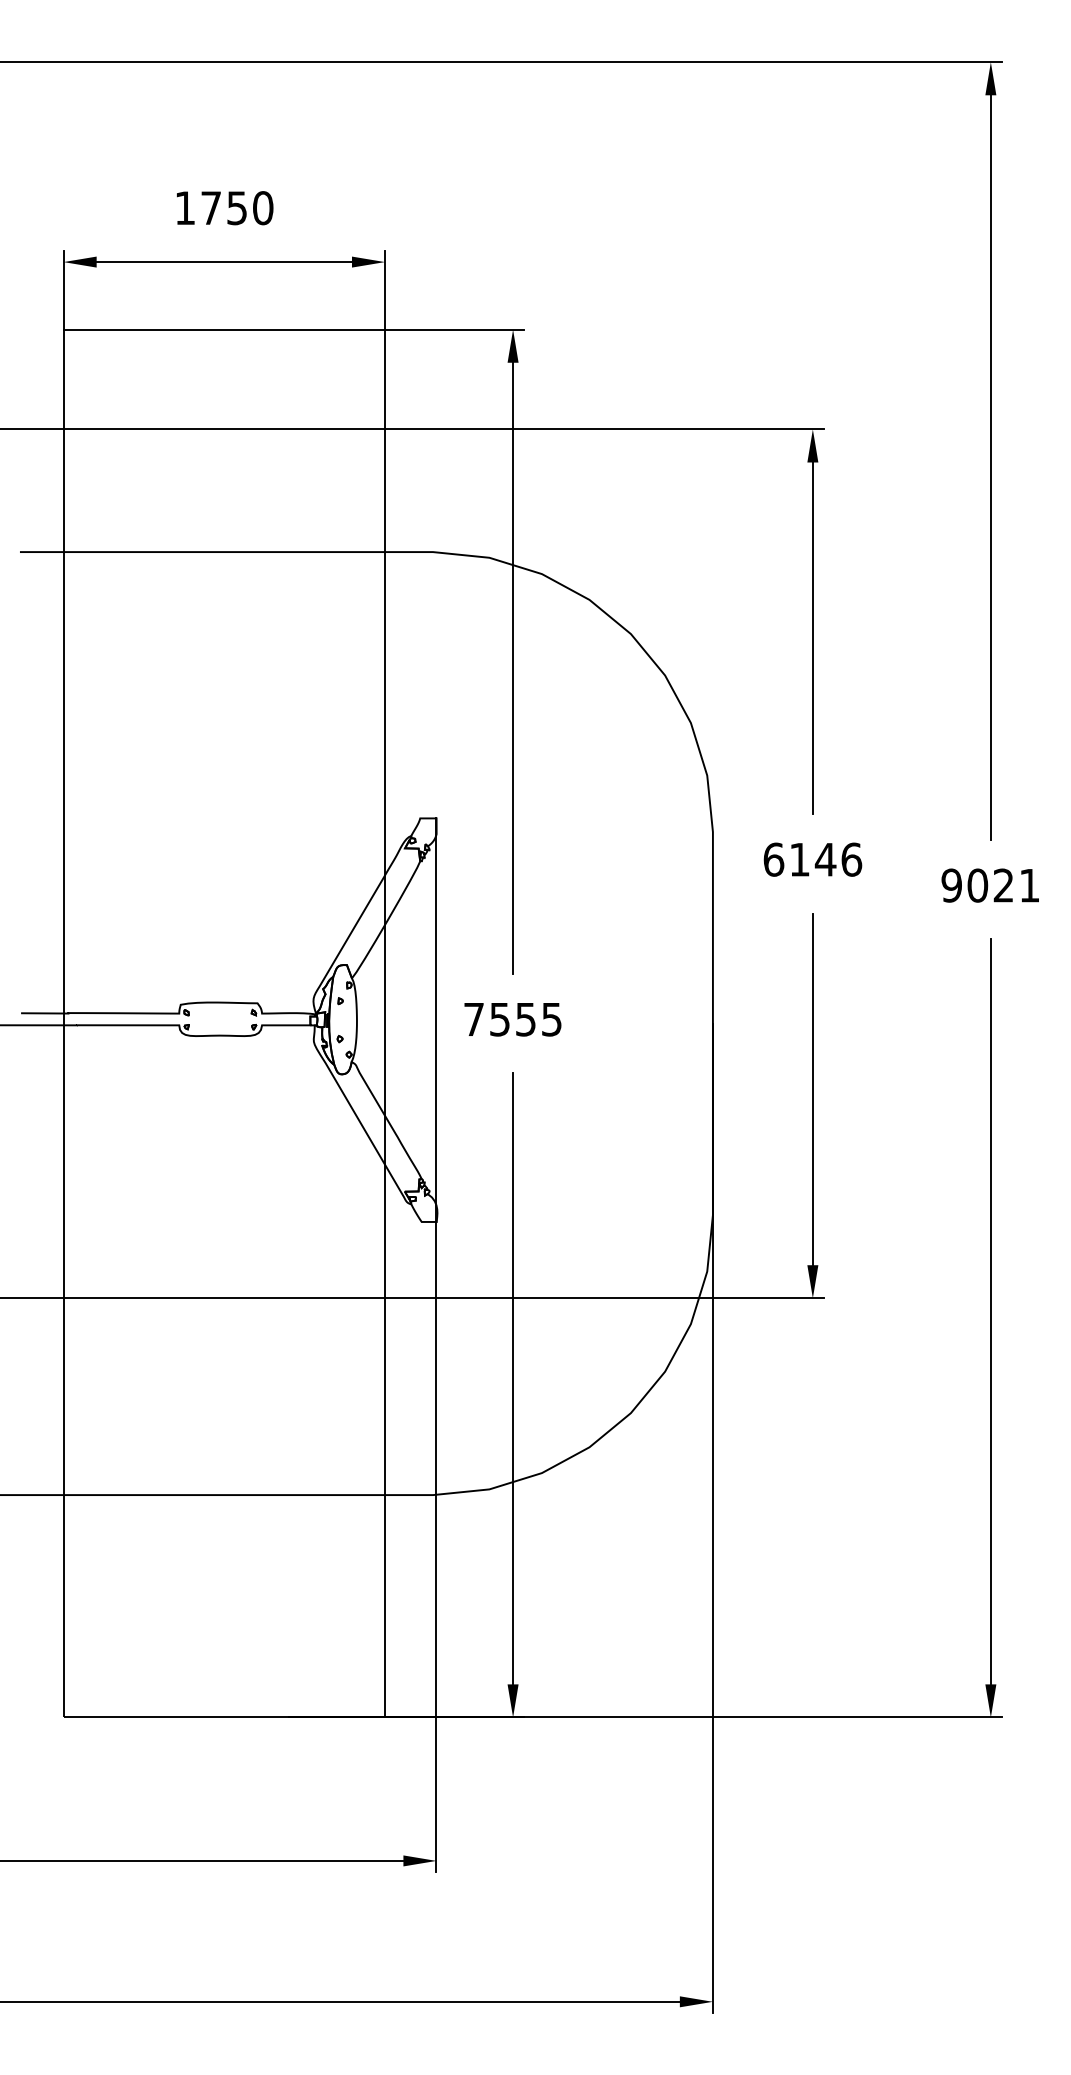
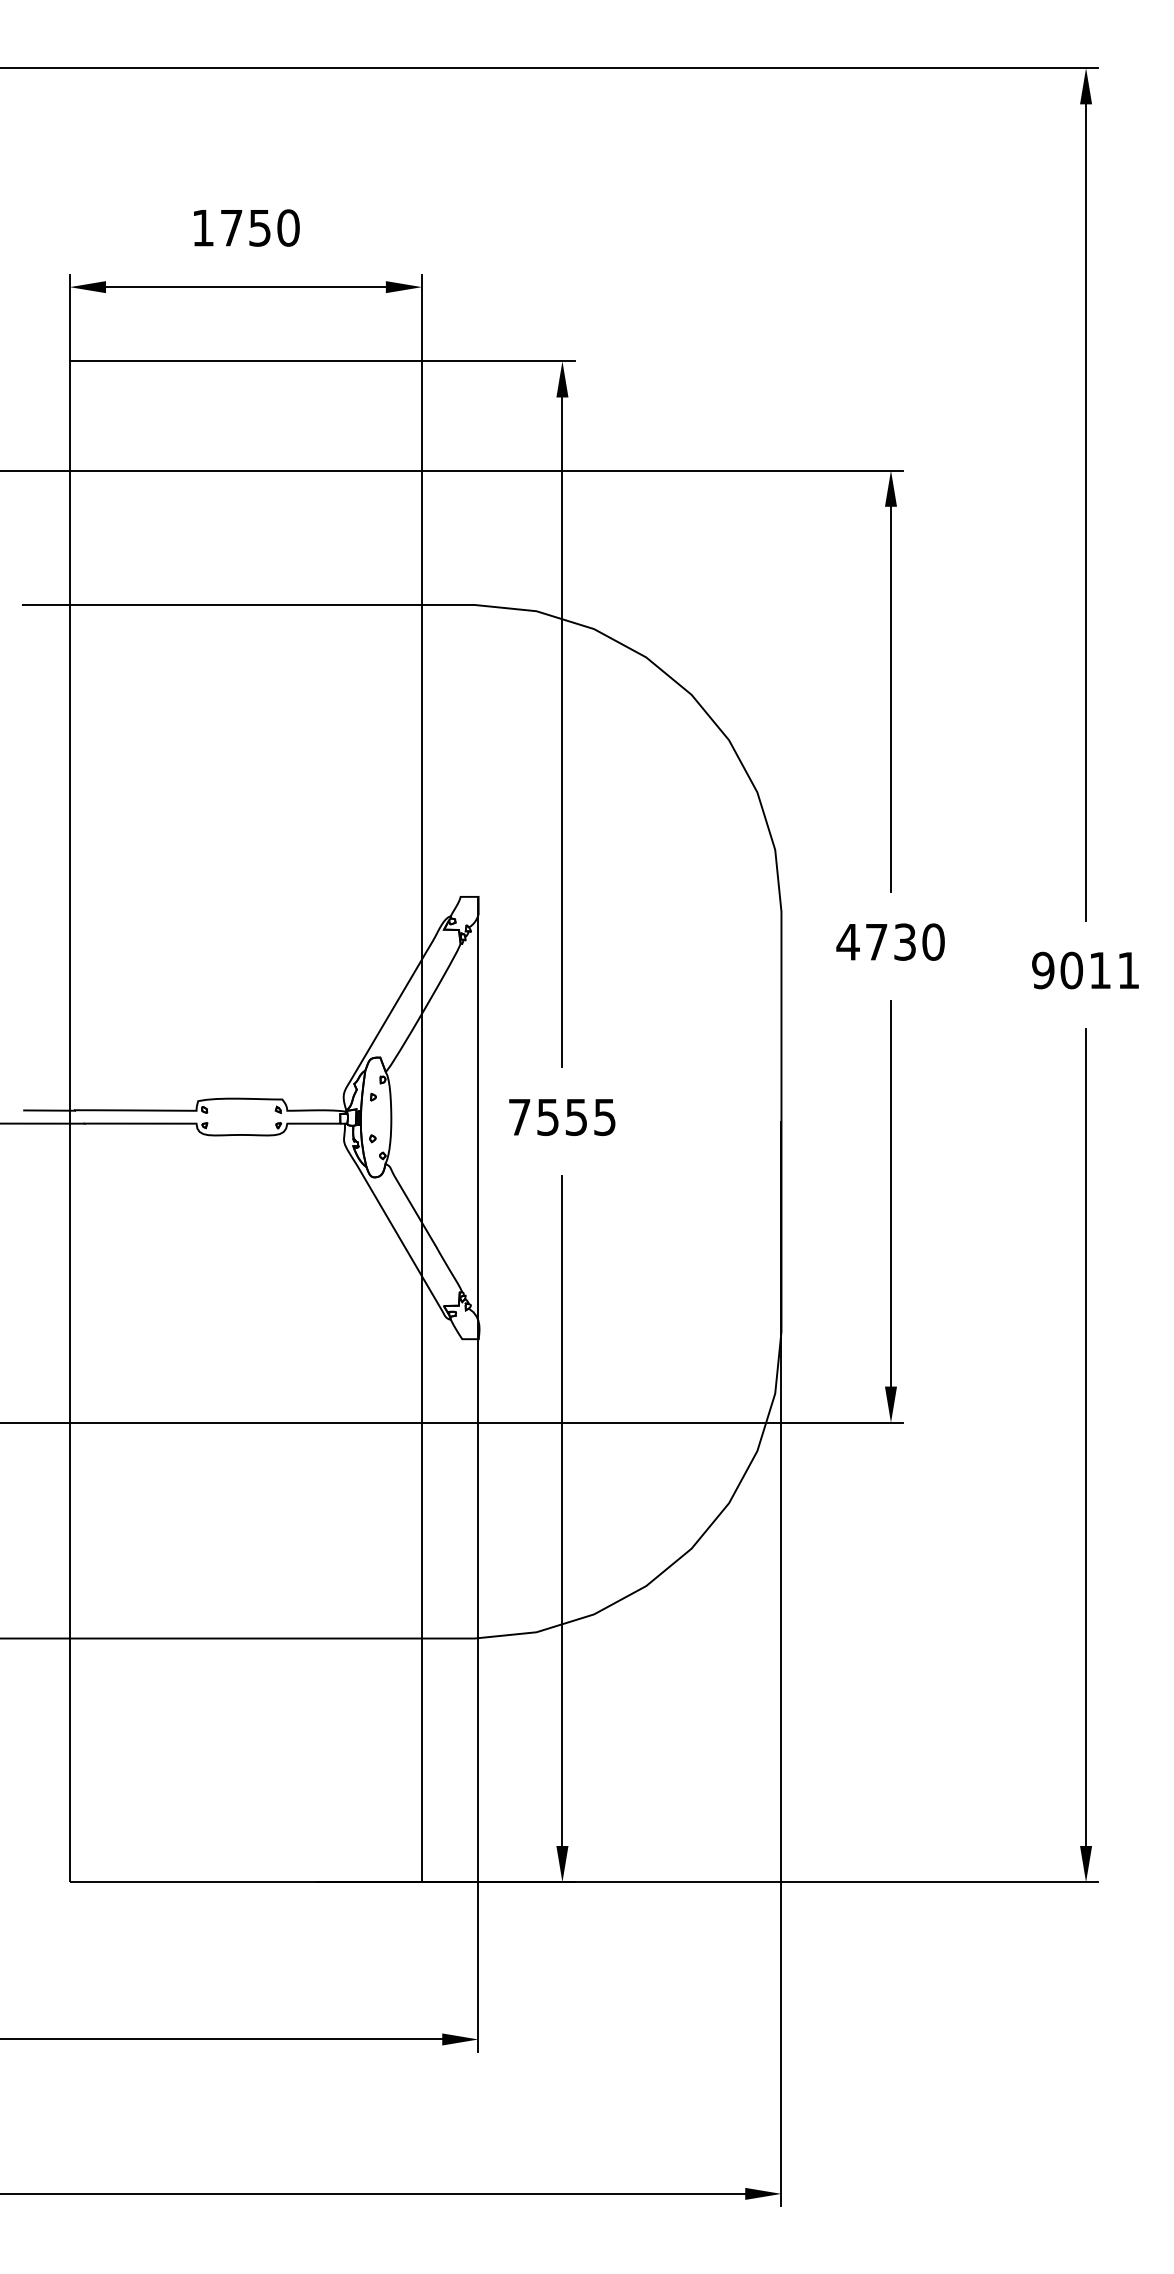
text: (812, 859) -> (890, 941), 6146 -> 4730
text: (1002, 885) -> (1098, 970), 9021 -> 9011

